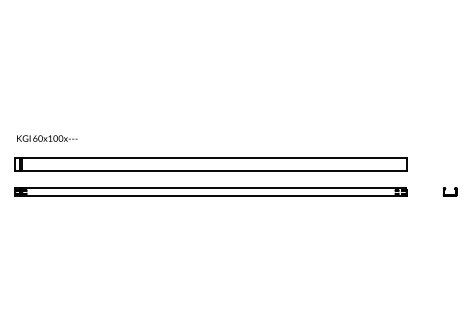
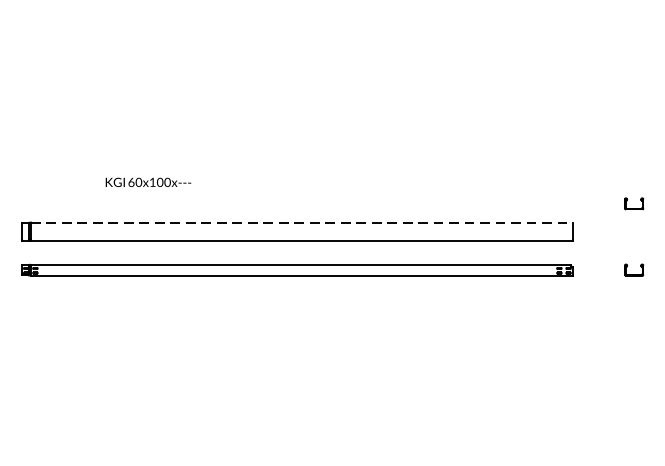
text: (47, 138) -> (148, 182), moved
part: (449, 144) -> (633, 203), added
line: (214, 158) -> (302, 223), solid -> dashed

